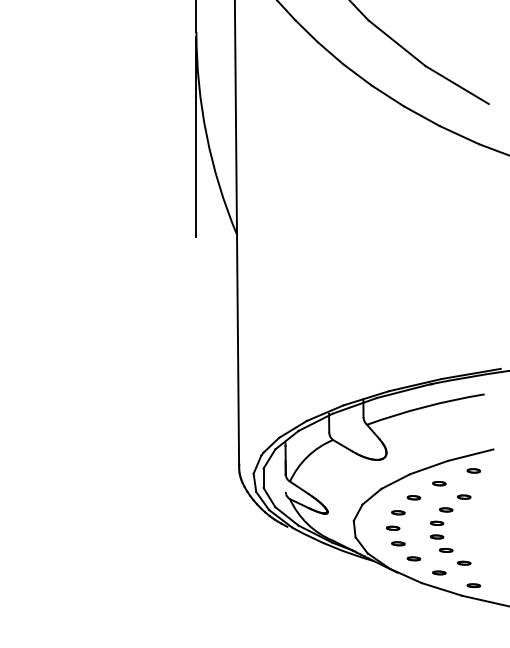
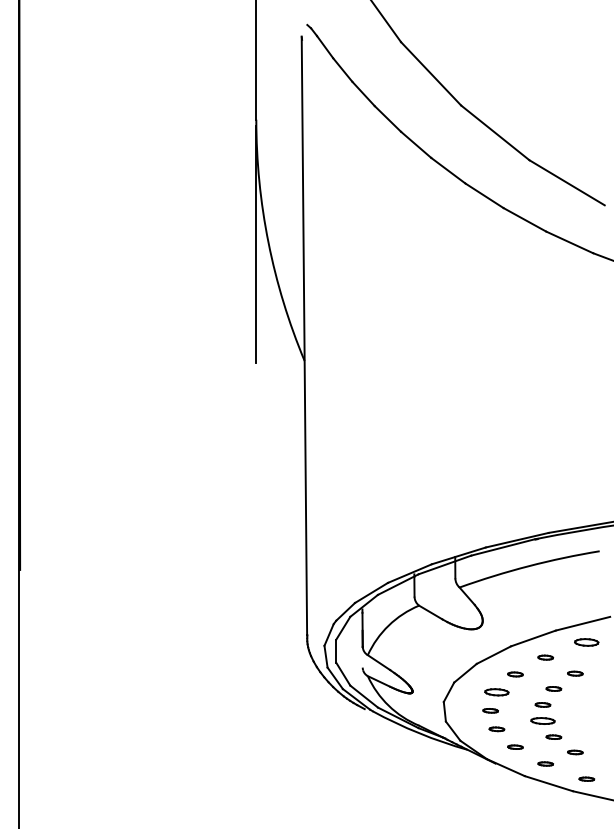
part: (473, 470) -> (586, 642), size x1.6
part: (398, 512) -> (496, 692), size x1.6
part: (436, 537) -> (542, 721), size x1.6

